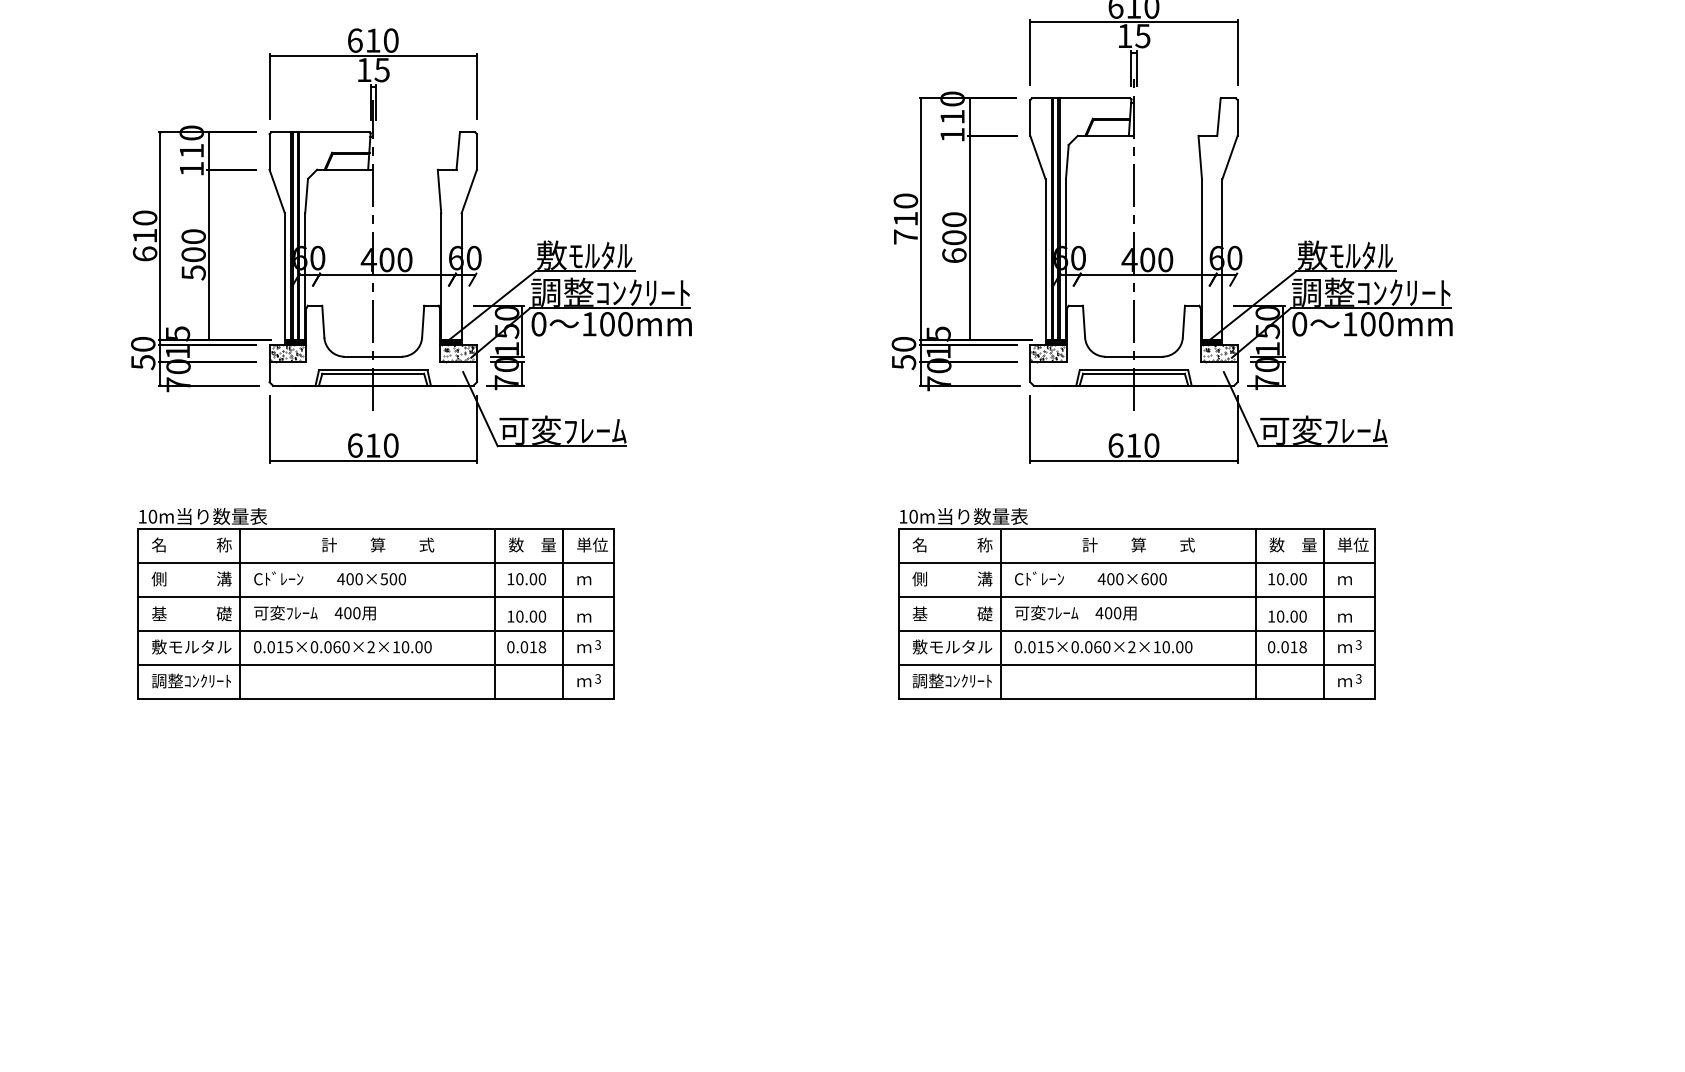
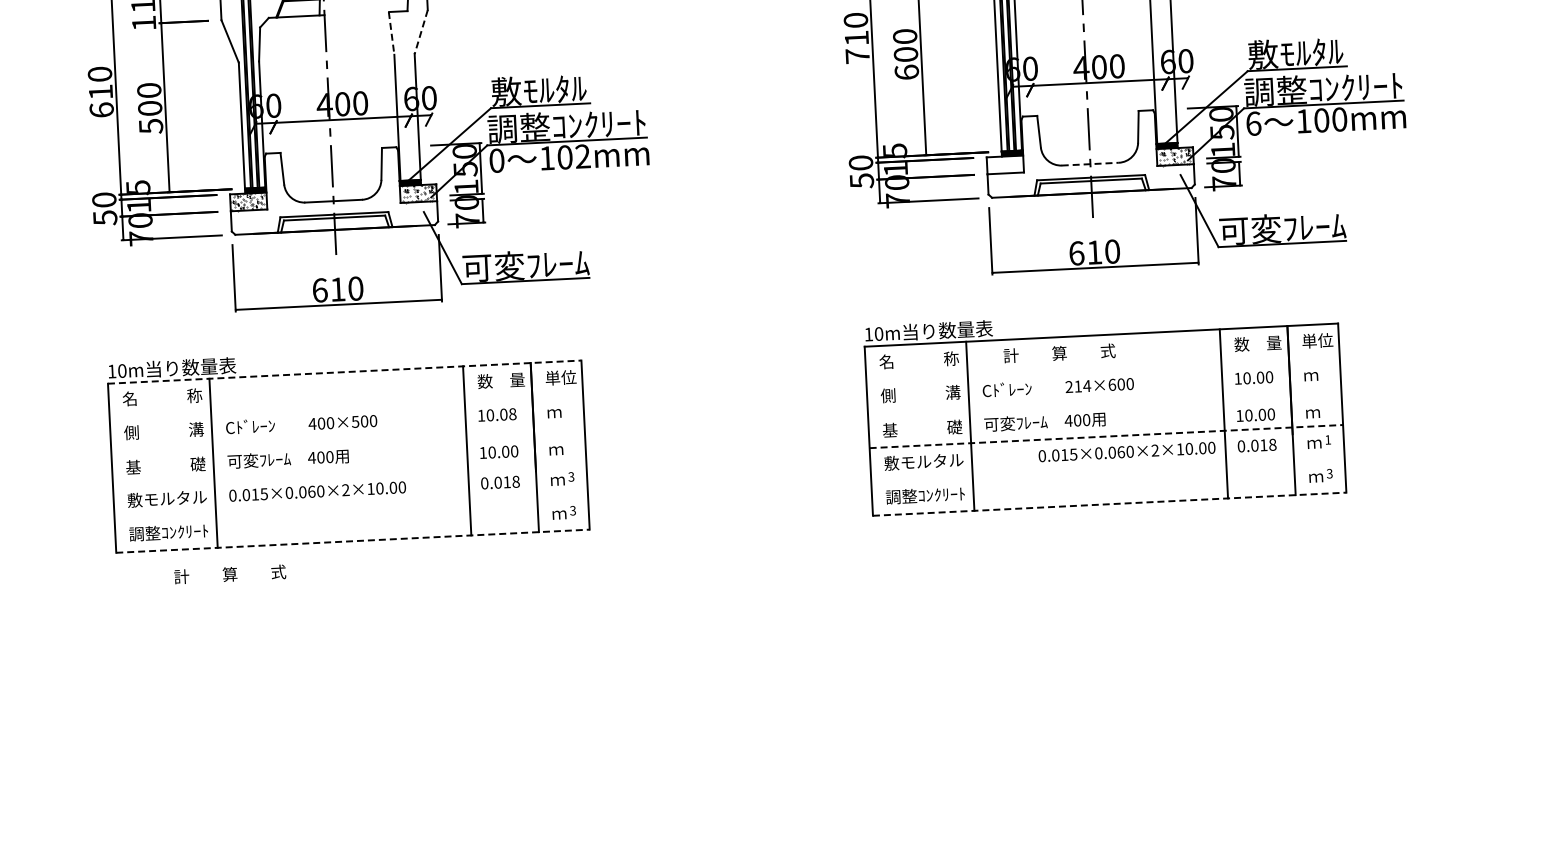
line: (439, 191) -> (391, 33), solid -> dashed
line: (469, 191) -> (421, 32), solid -> dashed
text: (625, 324) -> (583, 156), 100mm -> 102mm
text: (1299, 324) -> (1253, 124), 0 -> 6
hatch: (1047, 352) -> (1004, 164), removed
line: (1133, 356) -> (1089, 163), solid -> dashed
line: (375, 528) -> (344, 371), solid -> dashed
text: (378, 544) -> (230, 573), moved
text: (1138, 544) -> (1059, 352), moved
line: (375, 562) -> (345, 405), removed
line: (1136, 562) -> (1102, 368), removed
text: (542, 578) -> (512, 413), 10.00 -> 10.08
text: (1110, 579) -> (1077, 386), 400×600 -> 214×600
line: (375, 596) -> (347, 439), removed
line: (1136, 596) -> (1104, 402), removed
line: (375, 630) -> (349, 473), removed
line: (1136, 630) -> (1106, 436), solid -> dashed
text: (1358, 644) -> (1327, 439), 3 -> 1
text: (1103, 647) -> (1126, 452), moved
line: (375, 664) -> (350, 507), removed
line: (1136, 664) -> (1107, 470), removed
line: (375, 698) -> (352, 541), solid -> dashed
line: (1136, 698) -> (1109, 503), solid -> dashed

